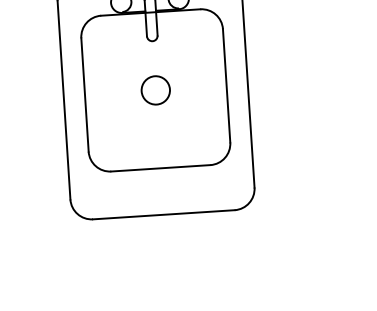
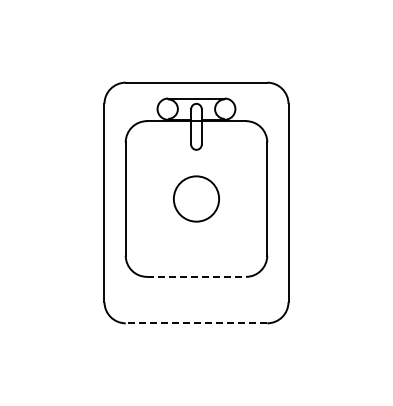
circle: (155, 89) -> (196, 198), size x1.6
line: (160, 167) -> (196, 276), solid -> dashed
line: (163, 214) -> (196, 323), solid -> dashed

